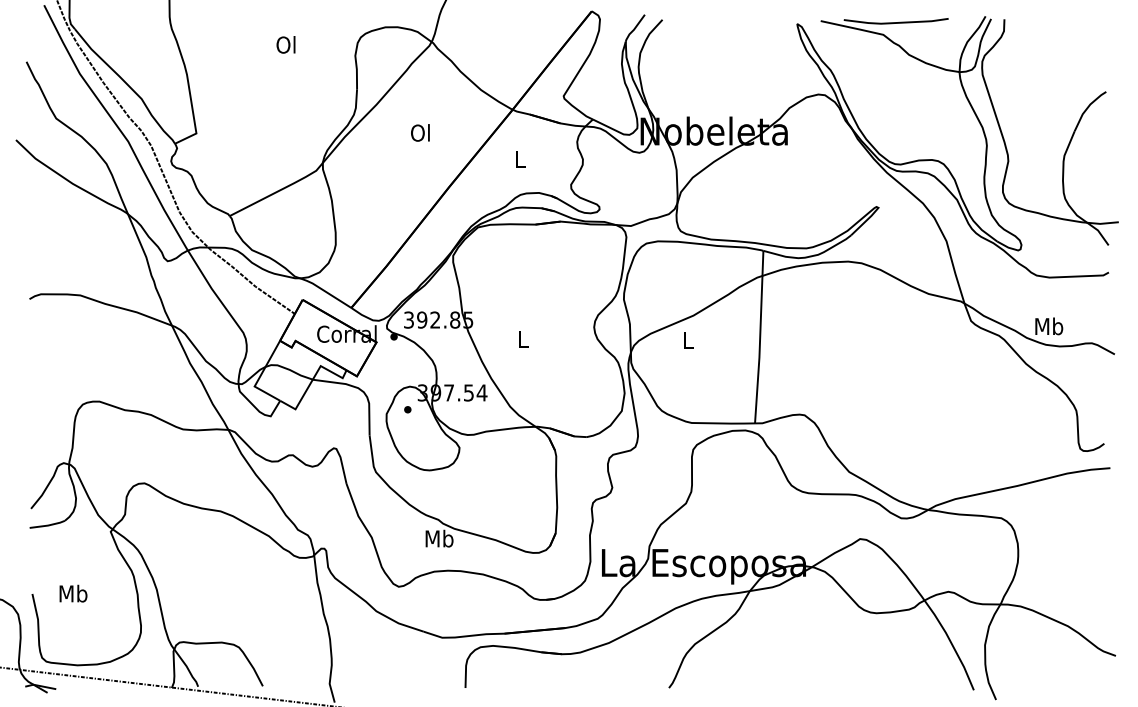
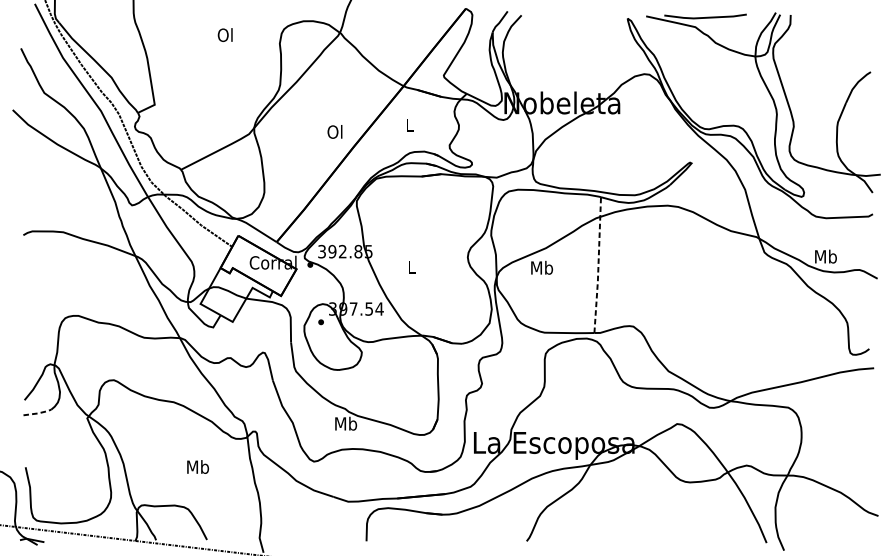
text: (420, 132) -> (335, 131), moved
line: (760, 337) -> (598, 265), solid -> dashed
text: (688, 340) -> (542, 267), L -> Mb
line: (48, 525) -> (38, 413), solid -> dashed
text: (73, 593) -> (198, 466), moved

